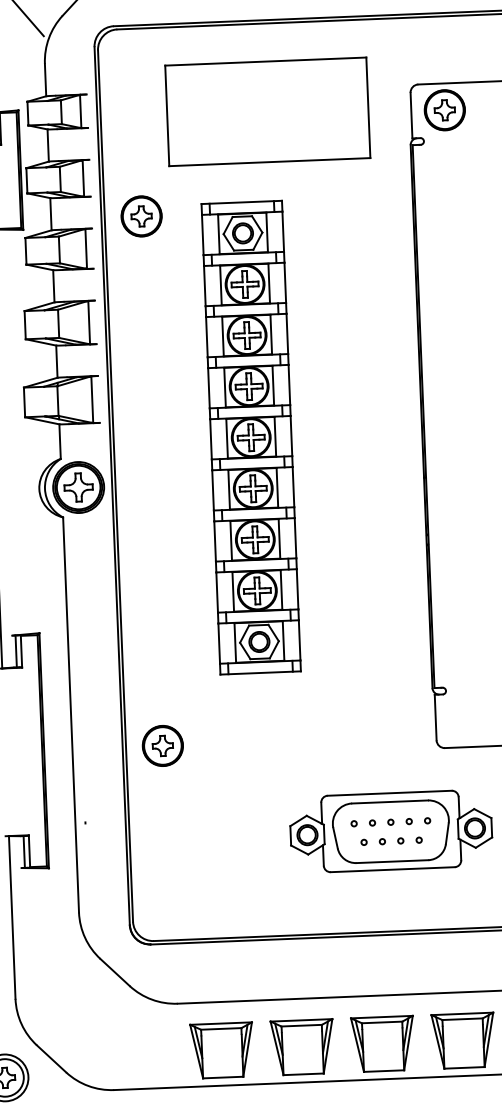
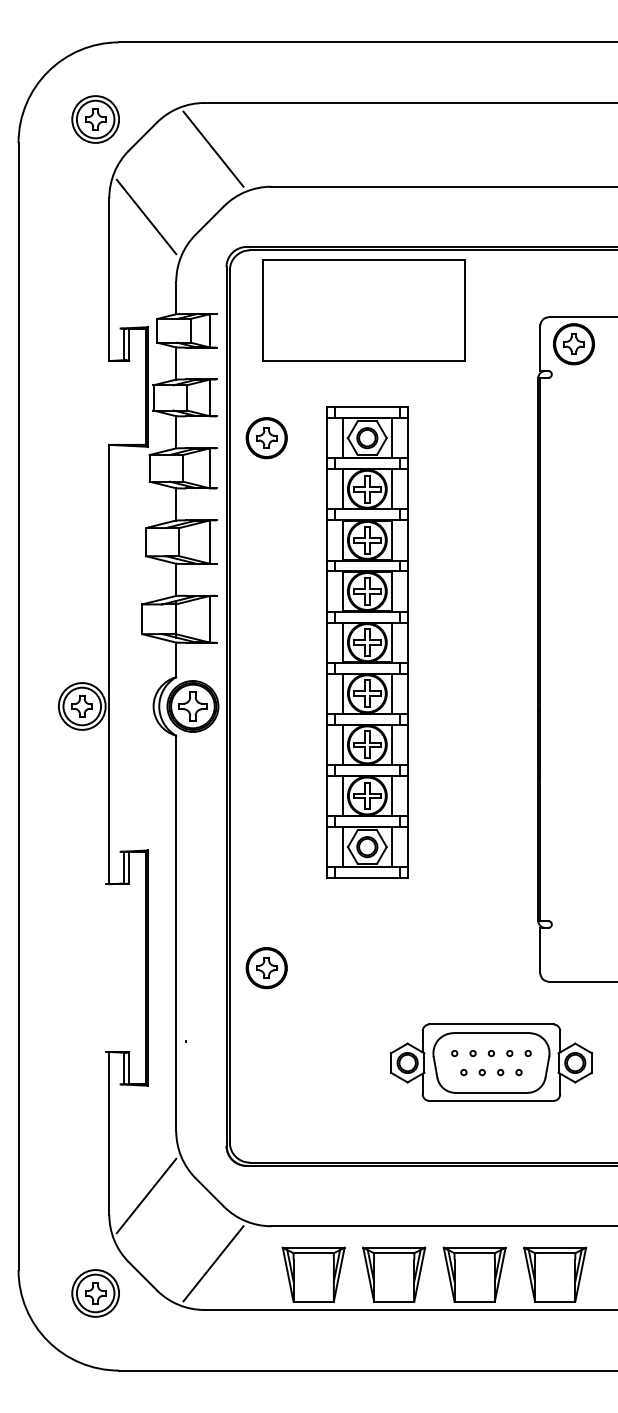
part: (267, 111) -> (363, 310), moved
part: (251, 437) -> (367, 642), moved
line: (51, 978) -> (146, 1195), added
line: (121, 1043) -> (213, 1263), added

